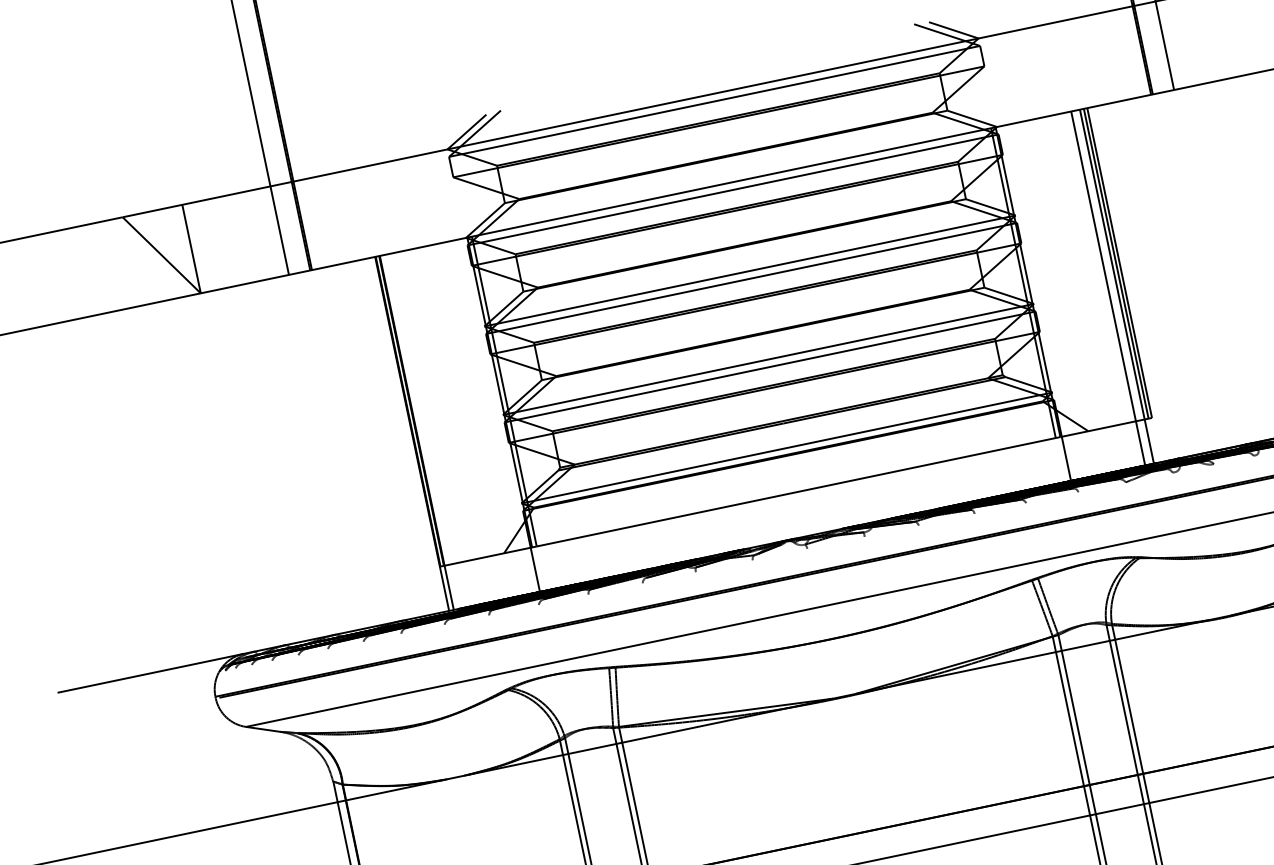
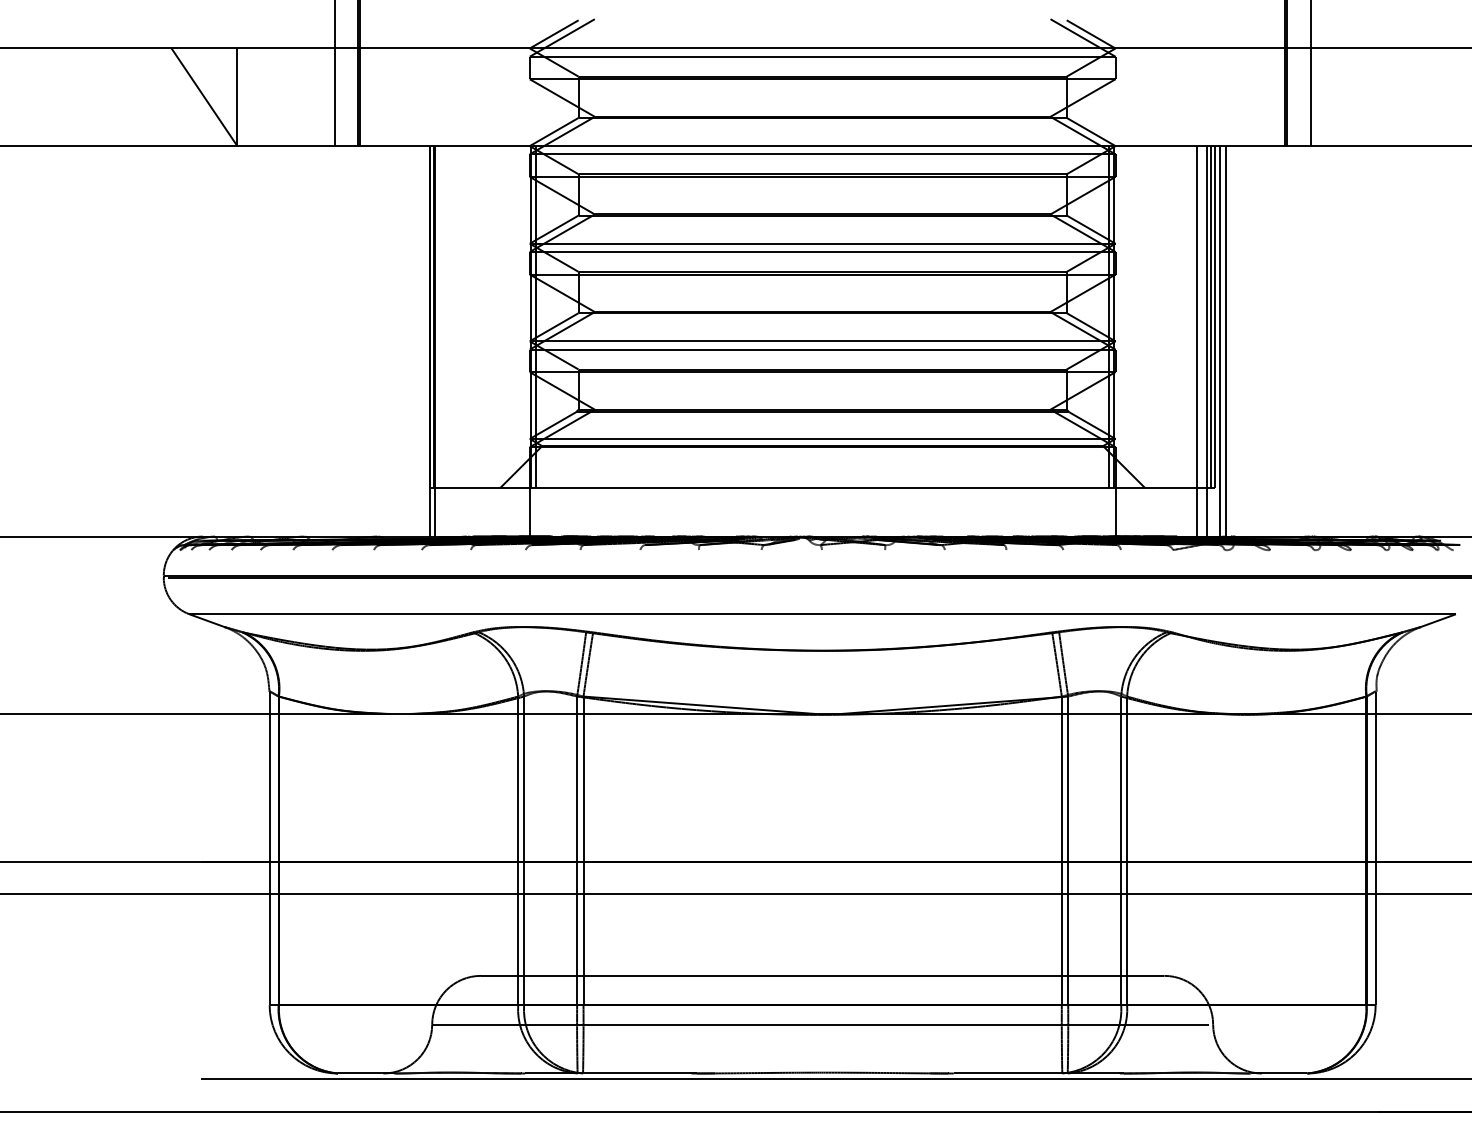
line: (1133, 283) -> (1225, 341), added
line: (1129, 284) -> (1220, 341), added

